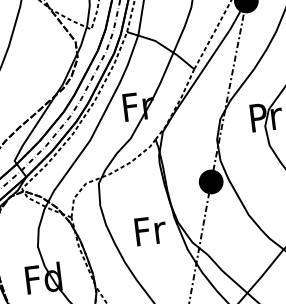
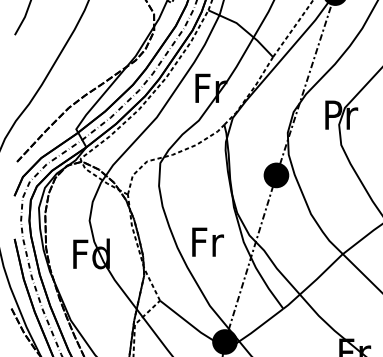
text: (150, 230) -> (207, 241), moved

